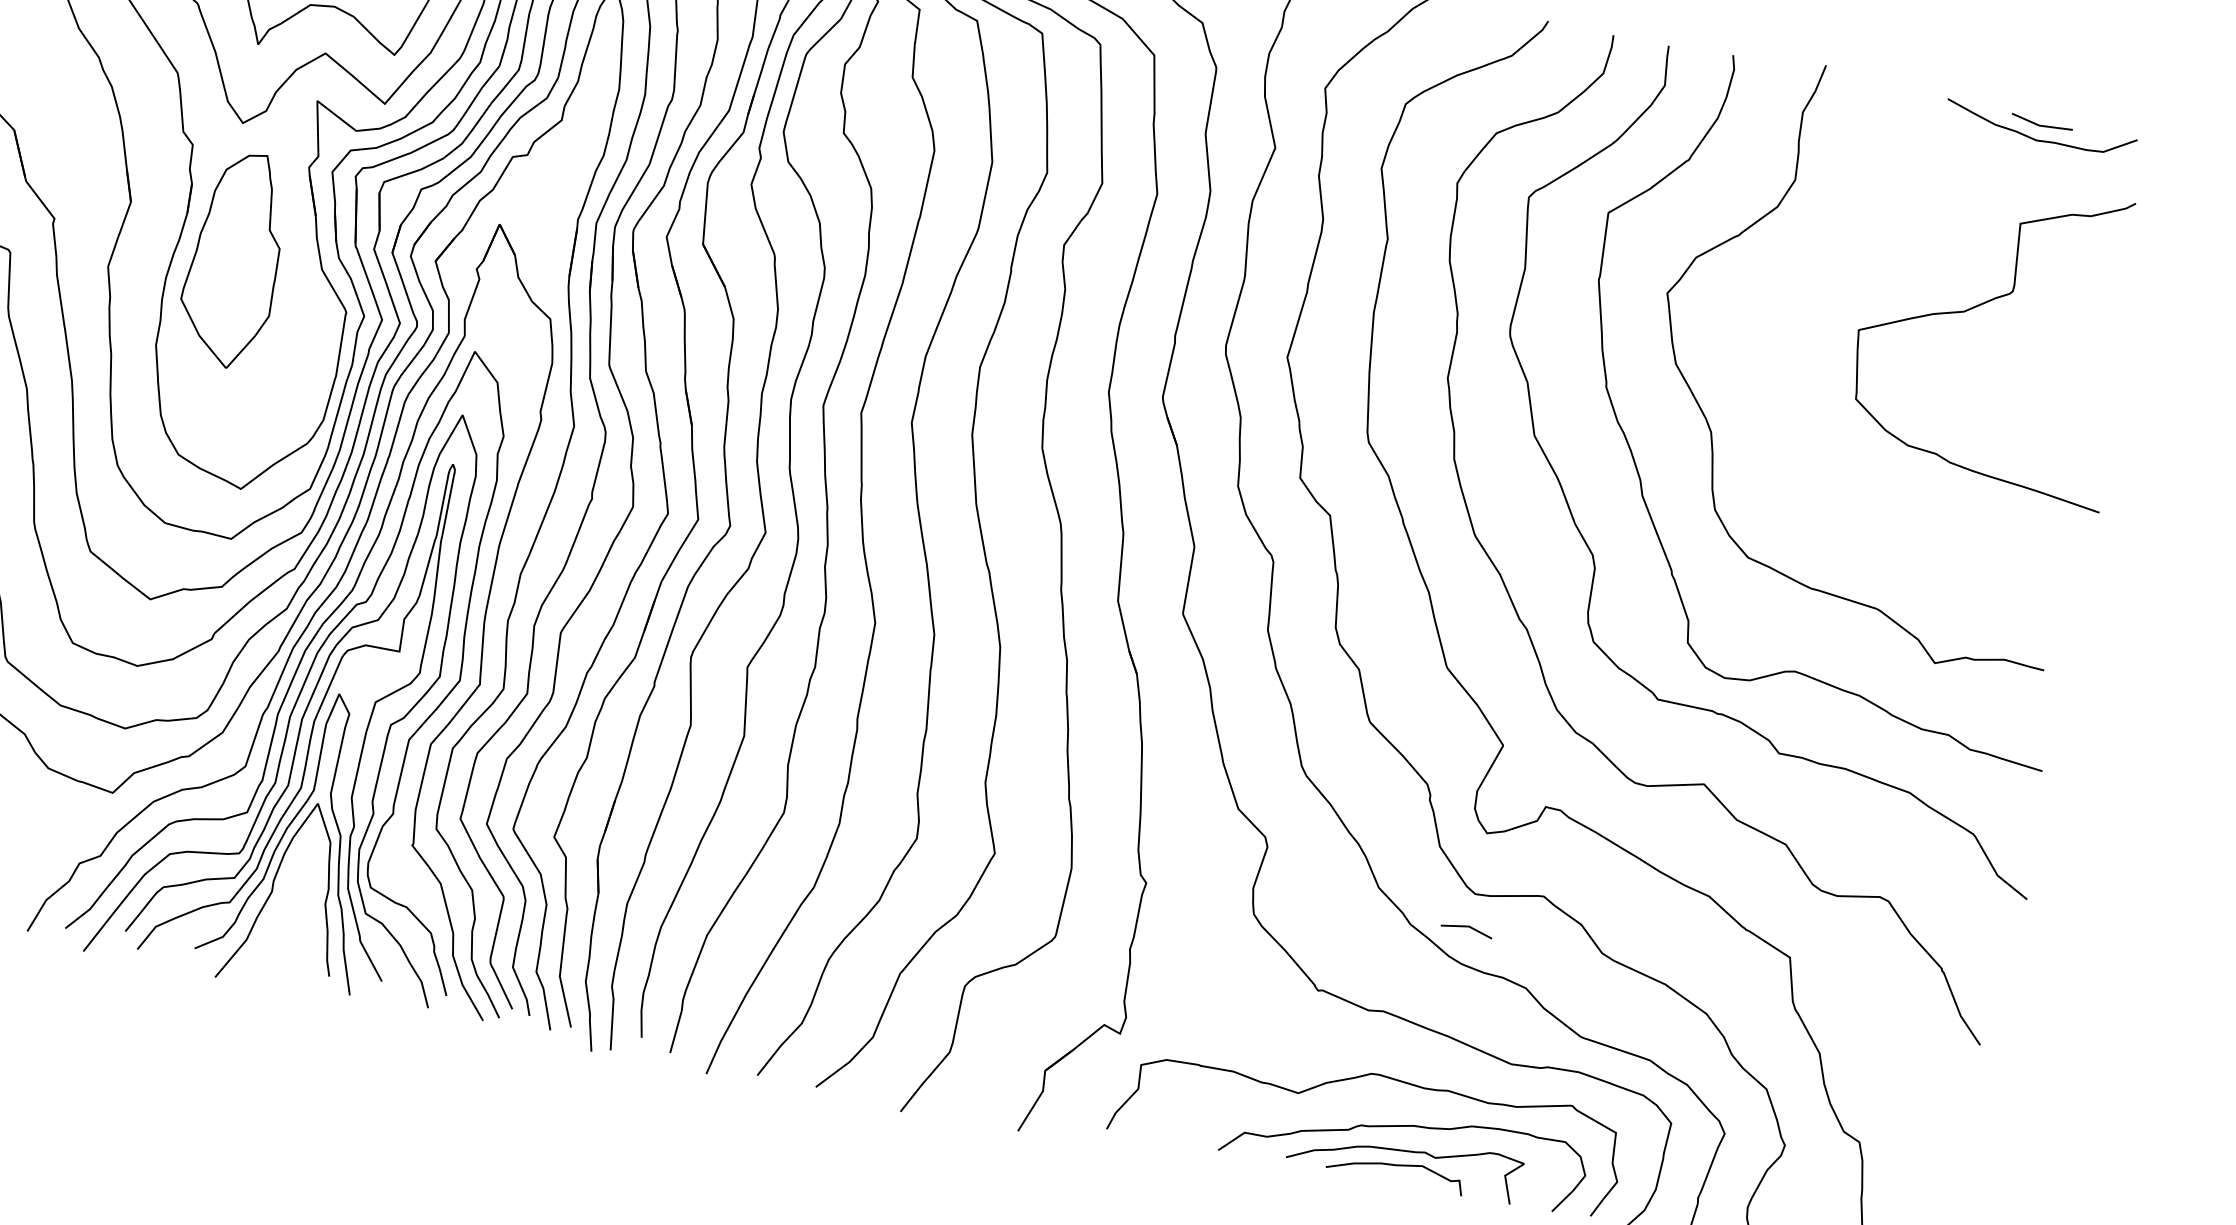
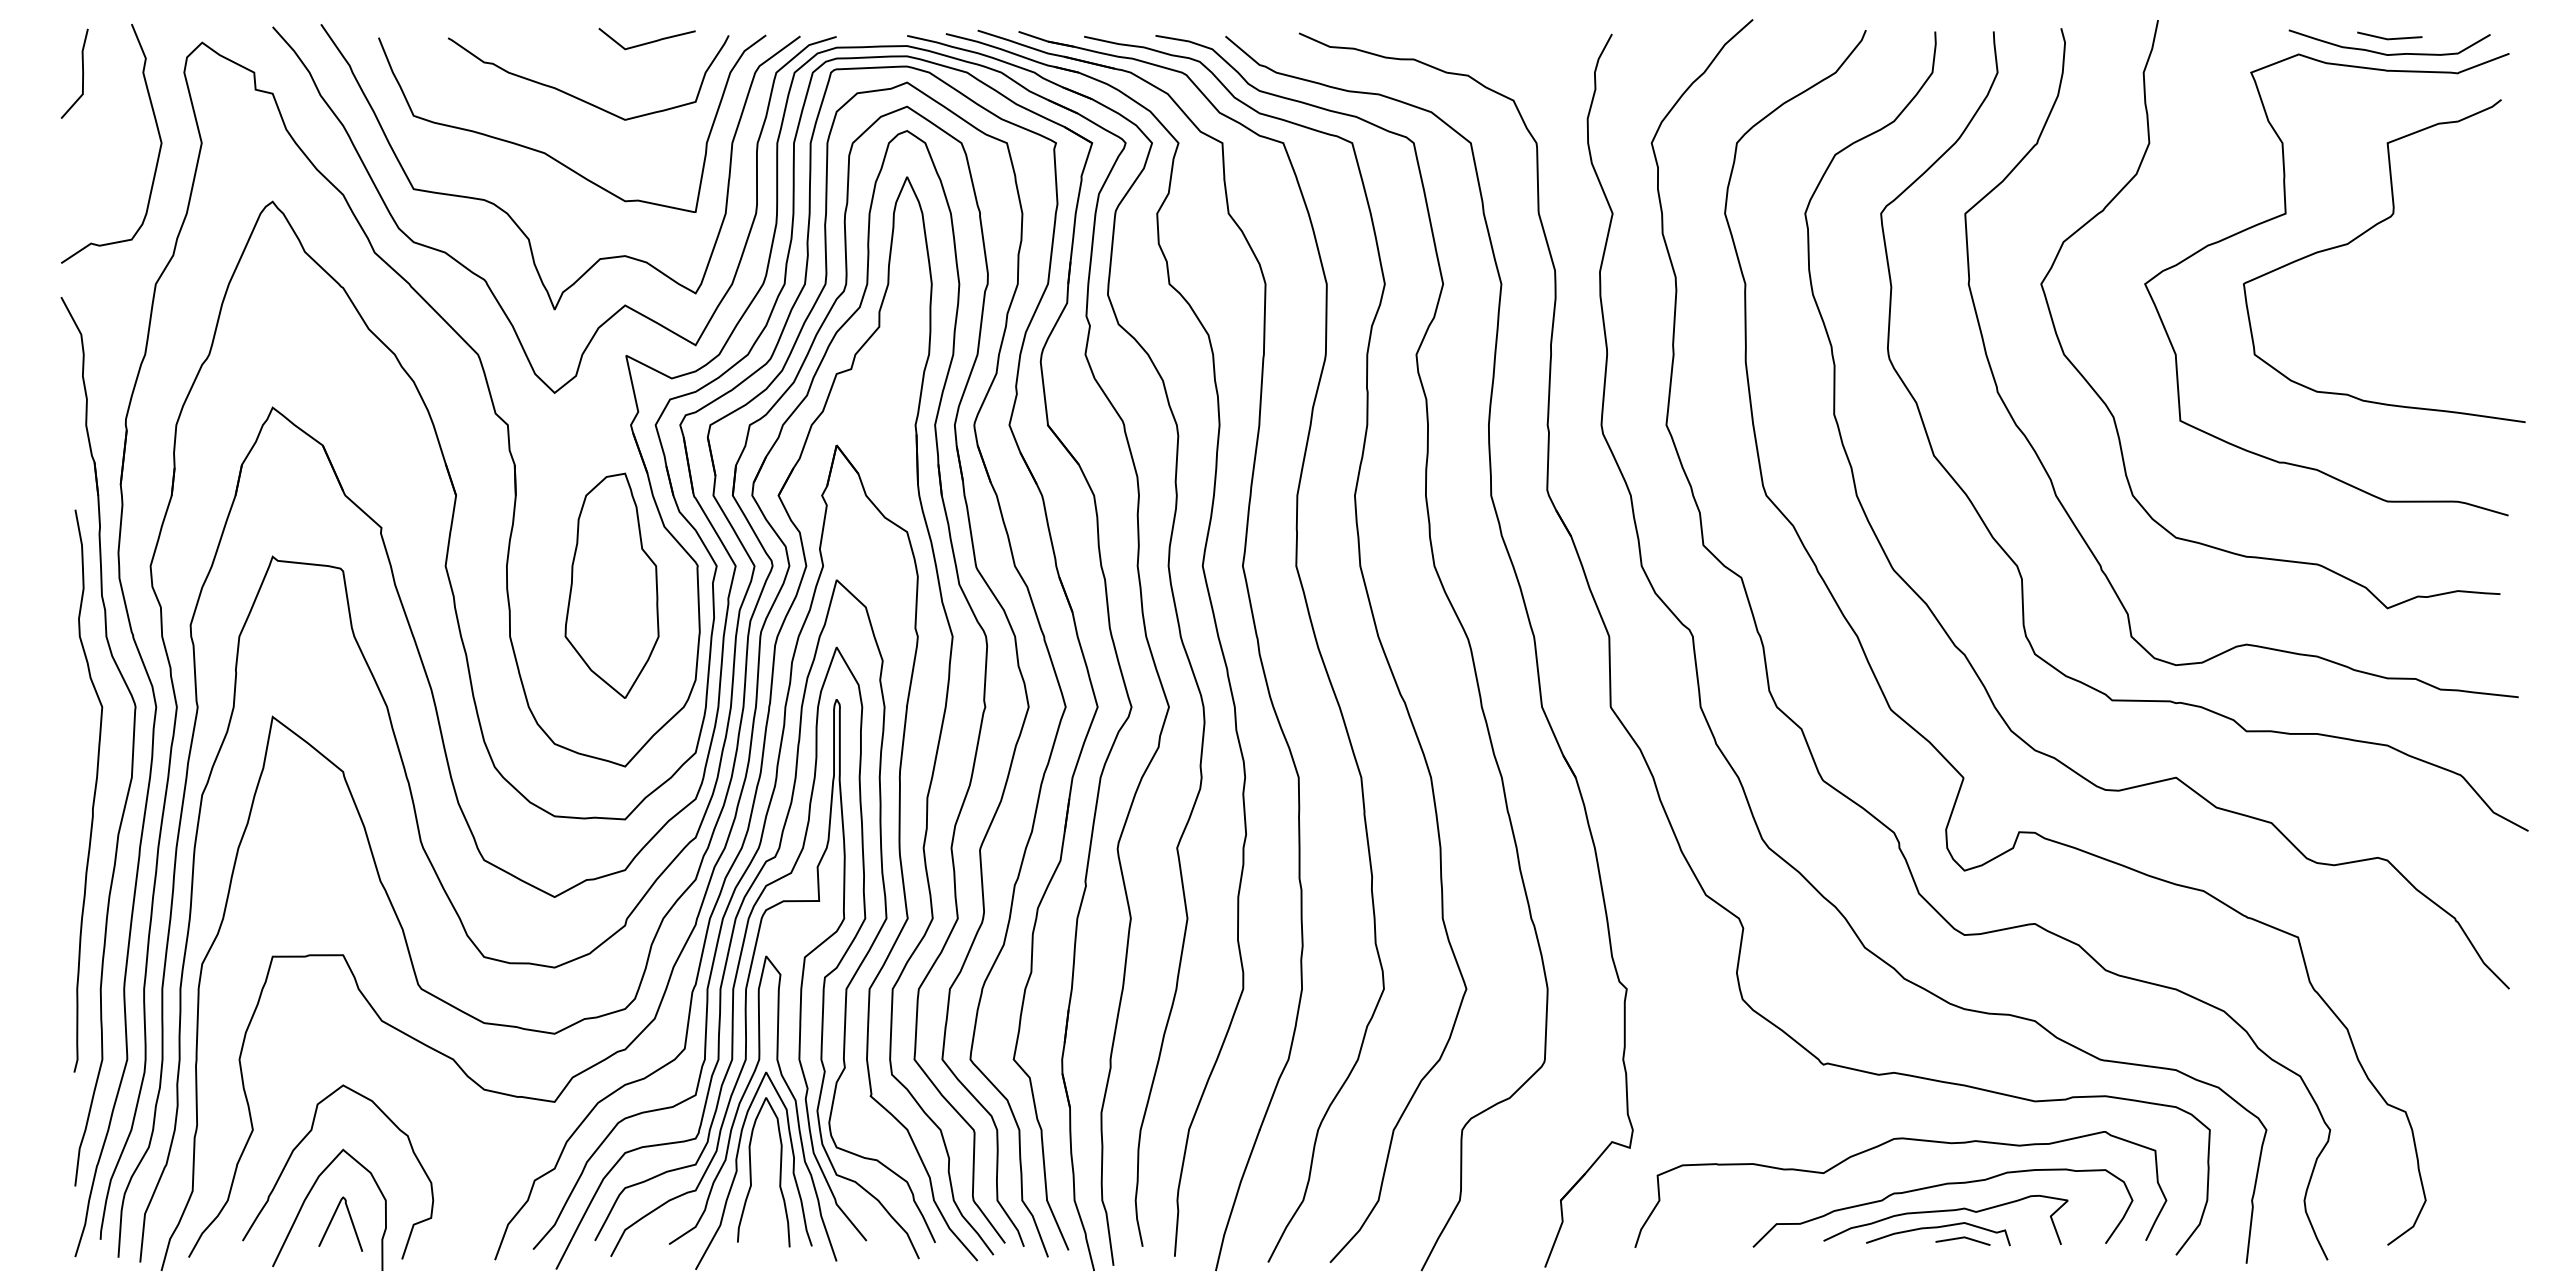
part: (233, 259) -> (611, 585), moved
curve: (1911, 272) -> (2286, 214), added
curve: (285, 895) -> (751, 1172), added
line: (1466, 927) -> (1962, 1238), moved

